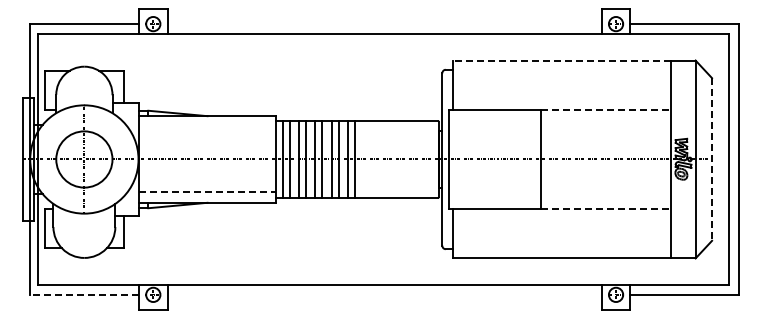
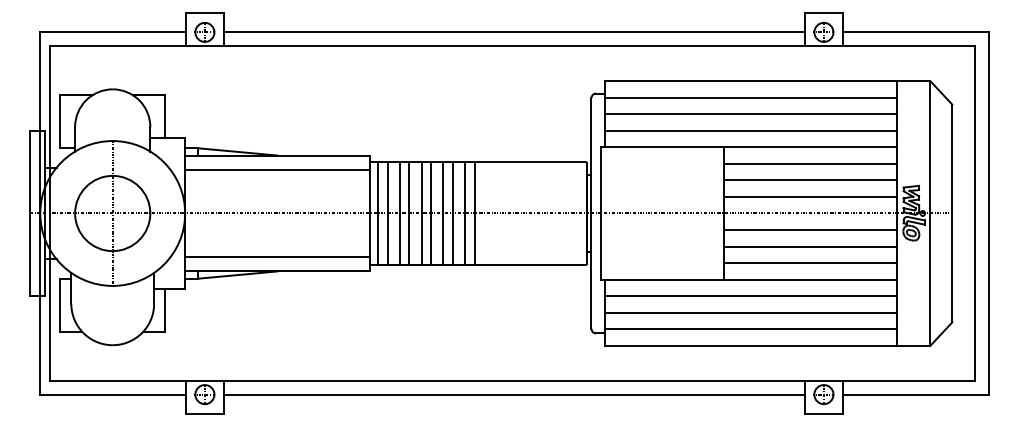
line: (384, 24) -> (514, 32), added
line: (561, 60) -> (750, 81), dashed -> solid
line: (561, 72) -> (750, 97), added
line: (561, 85) -> (750, 114), added
line: (561, 97) -> (750, 130), added
line: (606, 110) -> (811, 147), dashed -> solid
line: (606, 122) -> (811, 164), added
line: (207, 127) -> (277, 170), added
line: (606, 134) -> (811, 180), added
line: (606, 147) -> (811, 197), added
line: (712, 159) -> (952, 213), dashed -> solid
line: (606, 171) -> (811, 229), added
line: (606, 184) -> (811, 246), added
line: (207, 191) -> (277, 256), dashed -> solid
line: (606, 196) -> (811, 262), added
line: (606, 208) -> (811, 279), dashed -> solid
line: (561, 221) -> (750, 296), added
line: (561, 233) -> (750, 312), added
line: (561, 246) -> (750, 329), added
line: (84, 294) -> (112, 394), dashed -> solid
line: (384, 294) -> (514, 394), added

